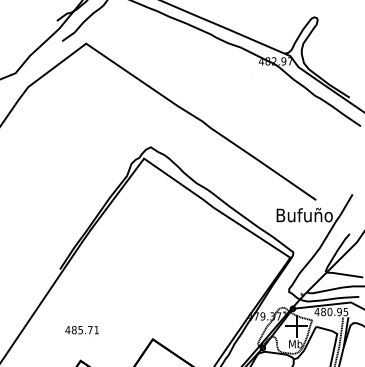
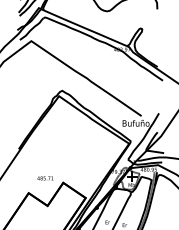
text: (82, 330) -> (45, 178), moved

